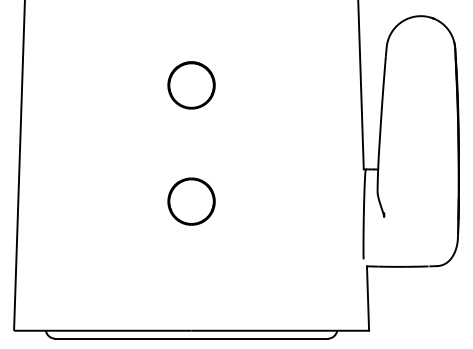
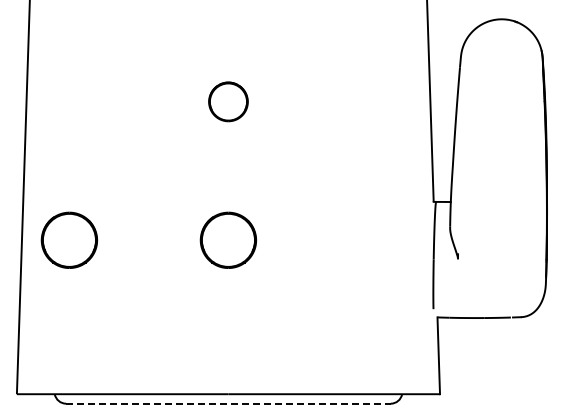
part: (191, 85) -> (228, 101), size x0.7
part: (58, 200) -> (69, 239), added
line: (191, 338) -> (228, 403), solid -> dashed

